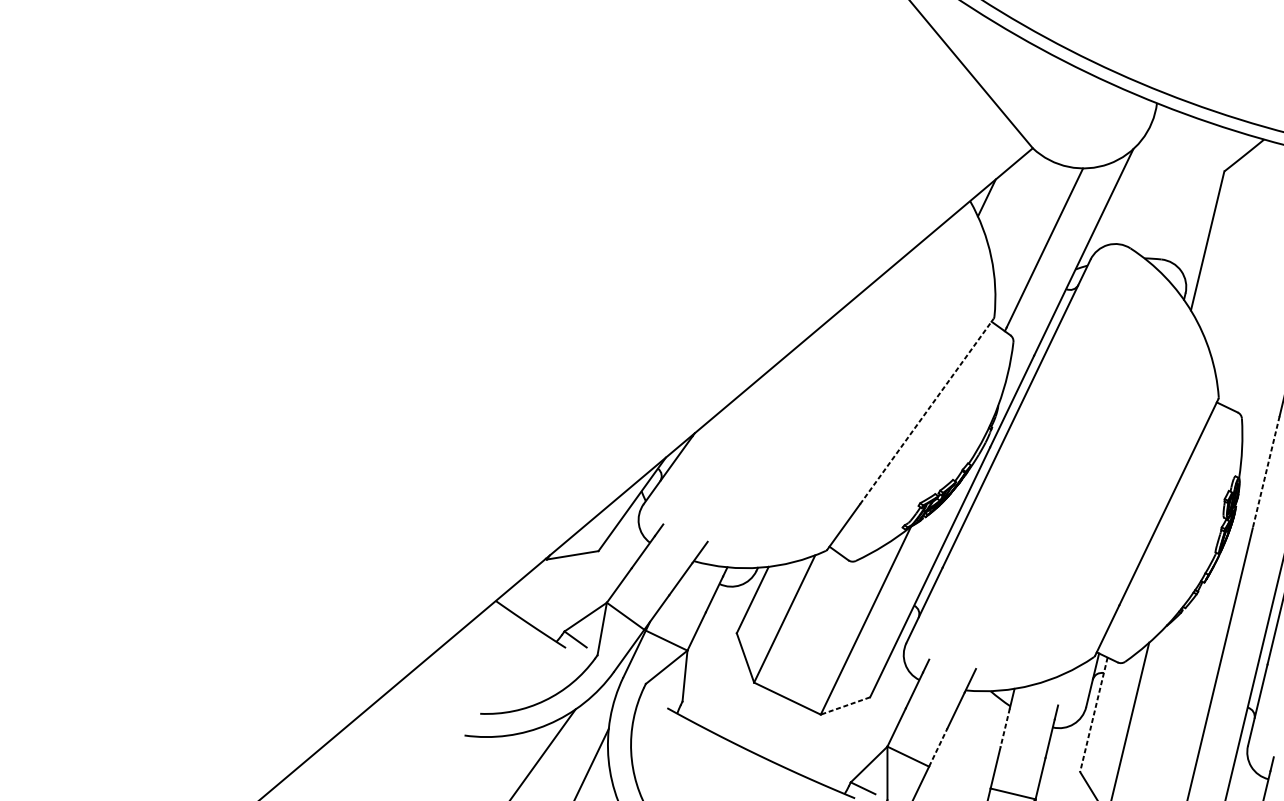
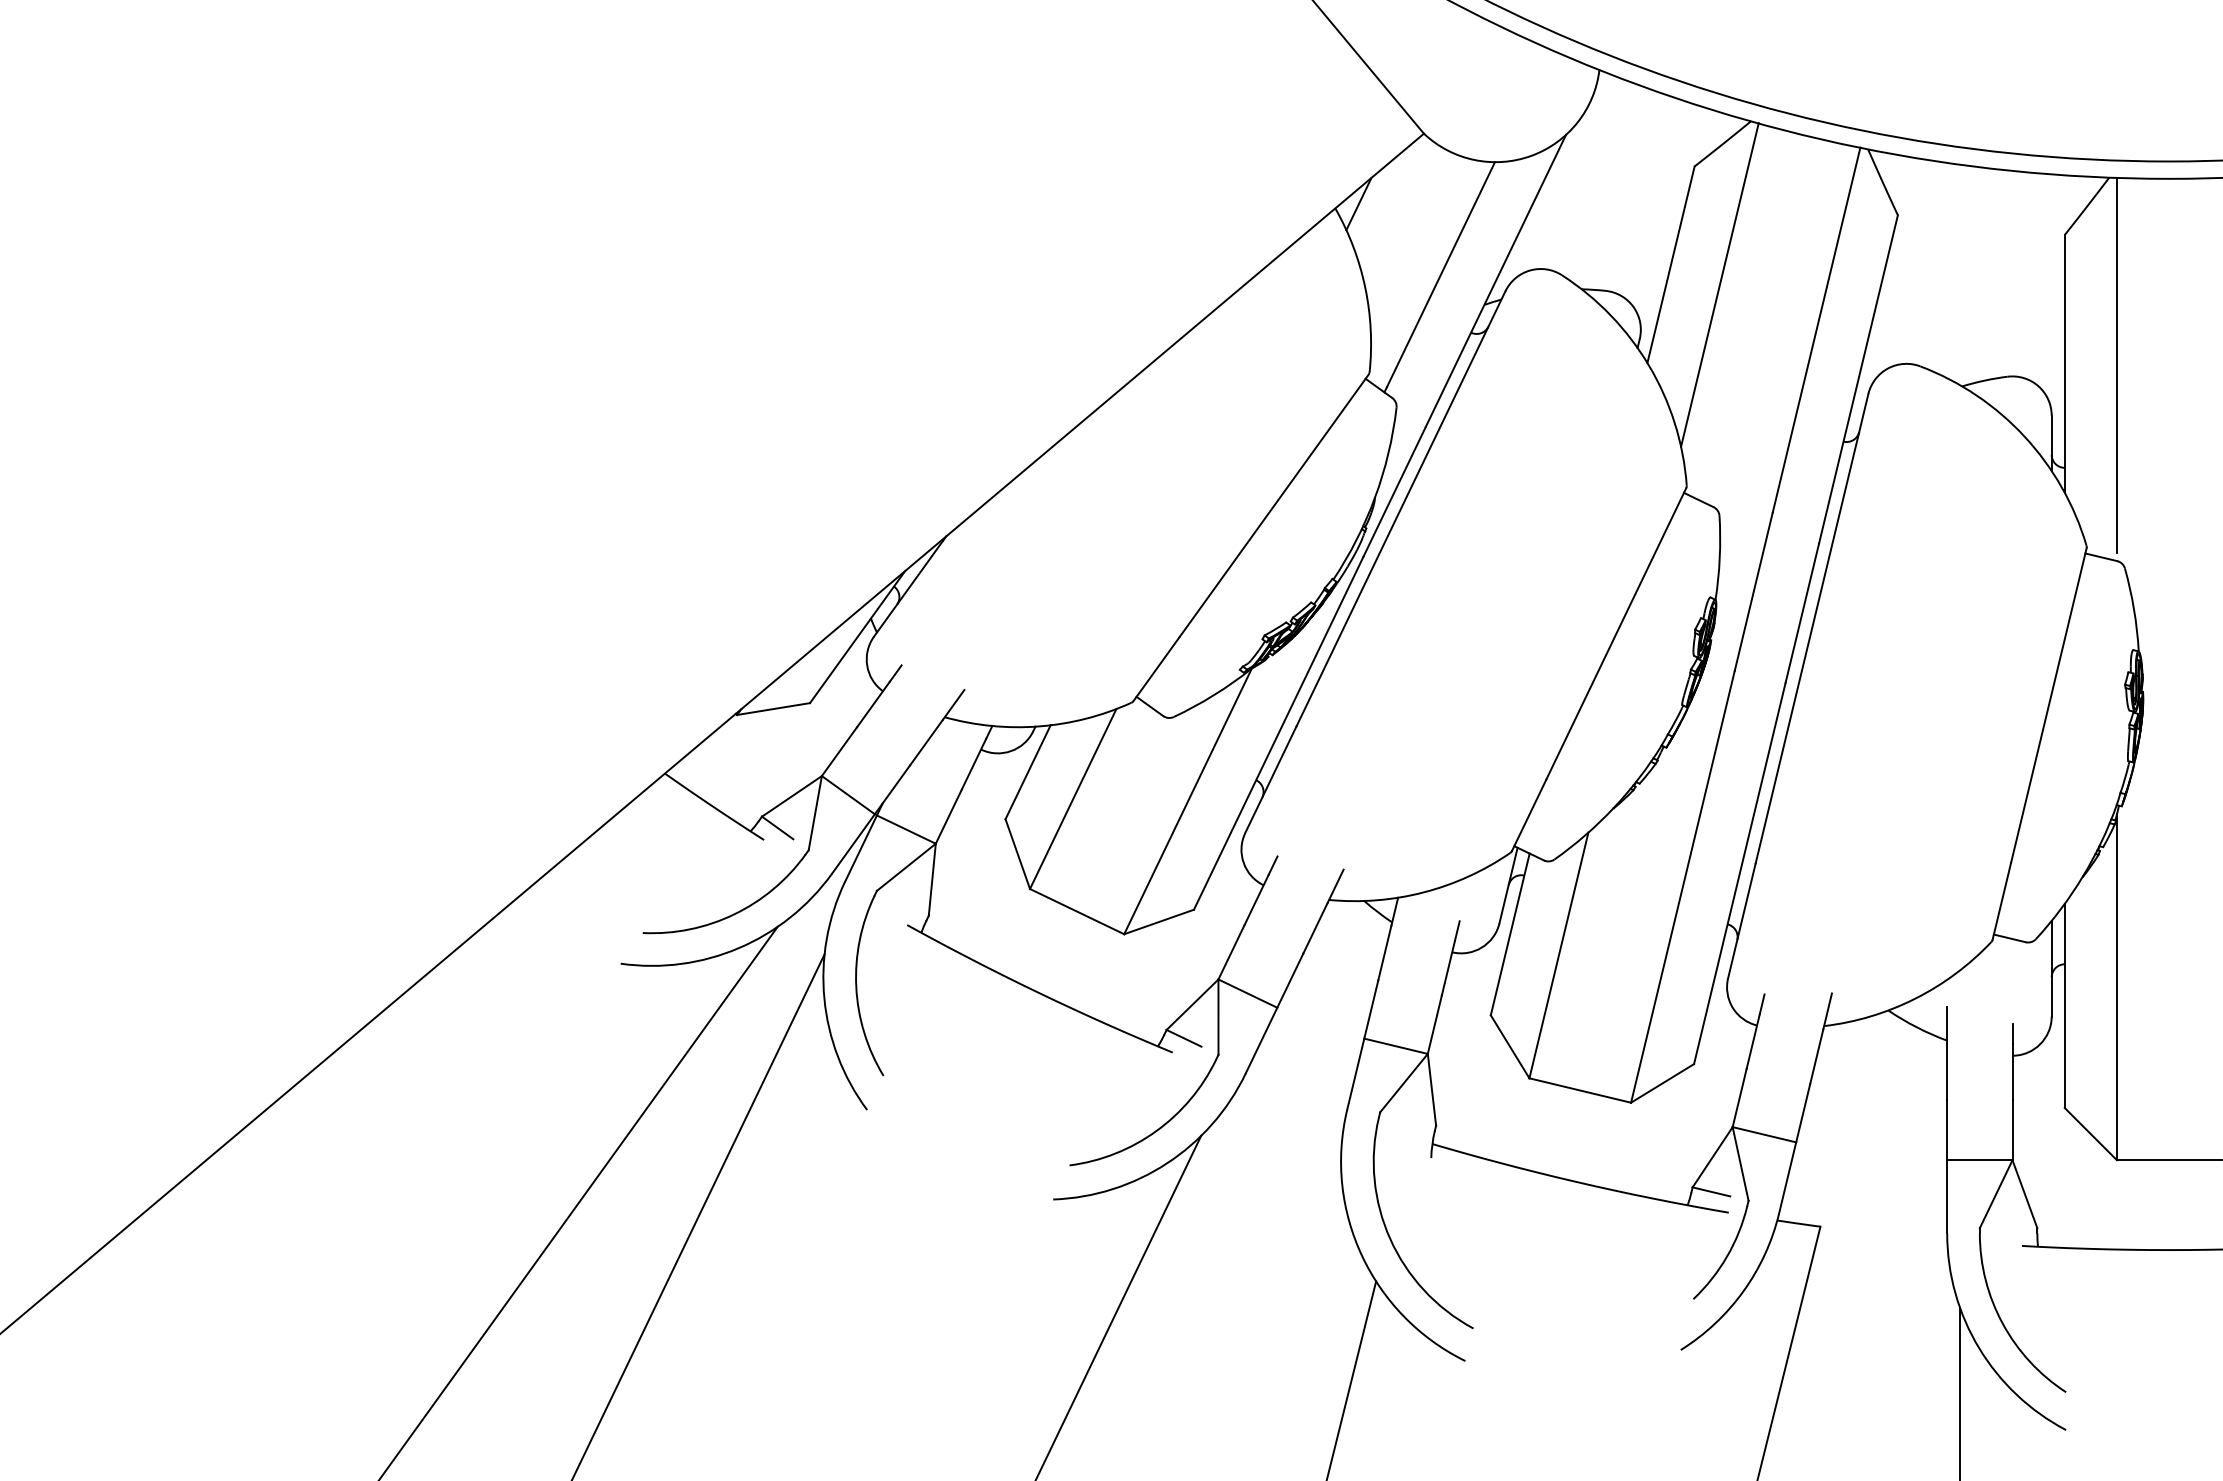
line: (1241, 254) -> (1719, 284), added
line: (927, 411) -> (1274, 505), dashed -> solid
line: (1266, 472) -> (1753, 592), dashed -> solid
line: (845, 705) -> (1159, 921), dashed -> solid
line: (1094, 714) -> (1510, 934), dashed -> solid
line: (1004, 728) -> (1384, 953), dashed -> solid
line: (938, 747) -> (1290, 980), dashed -> solid

